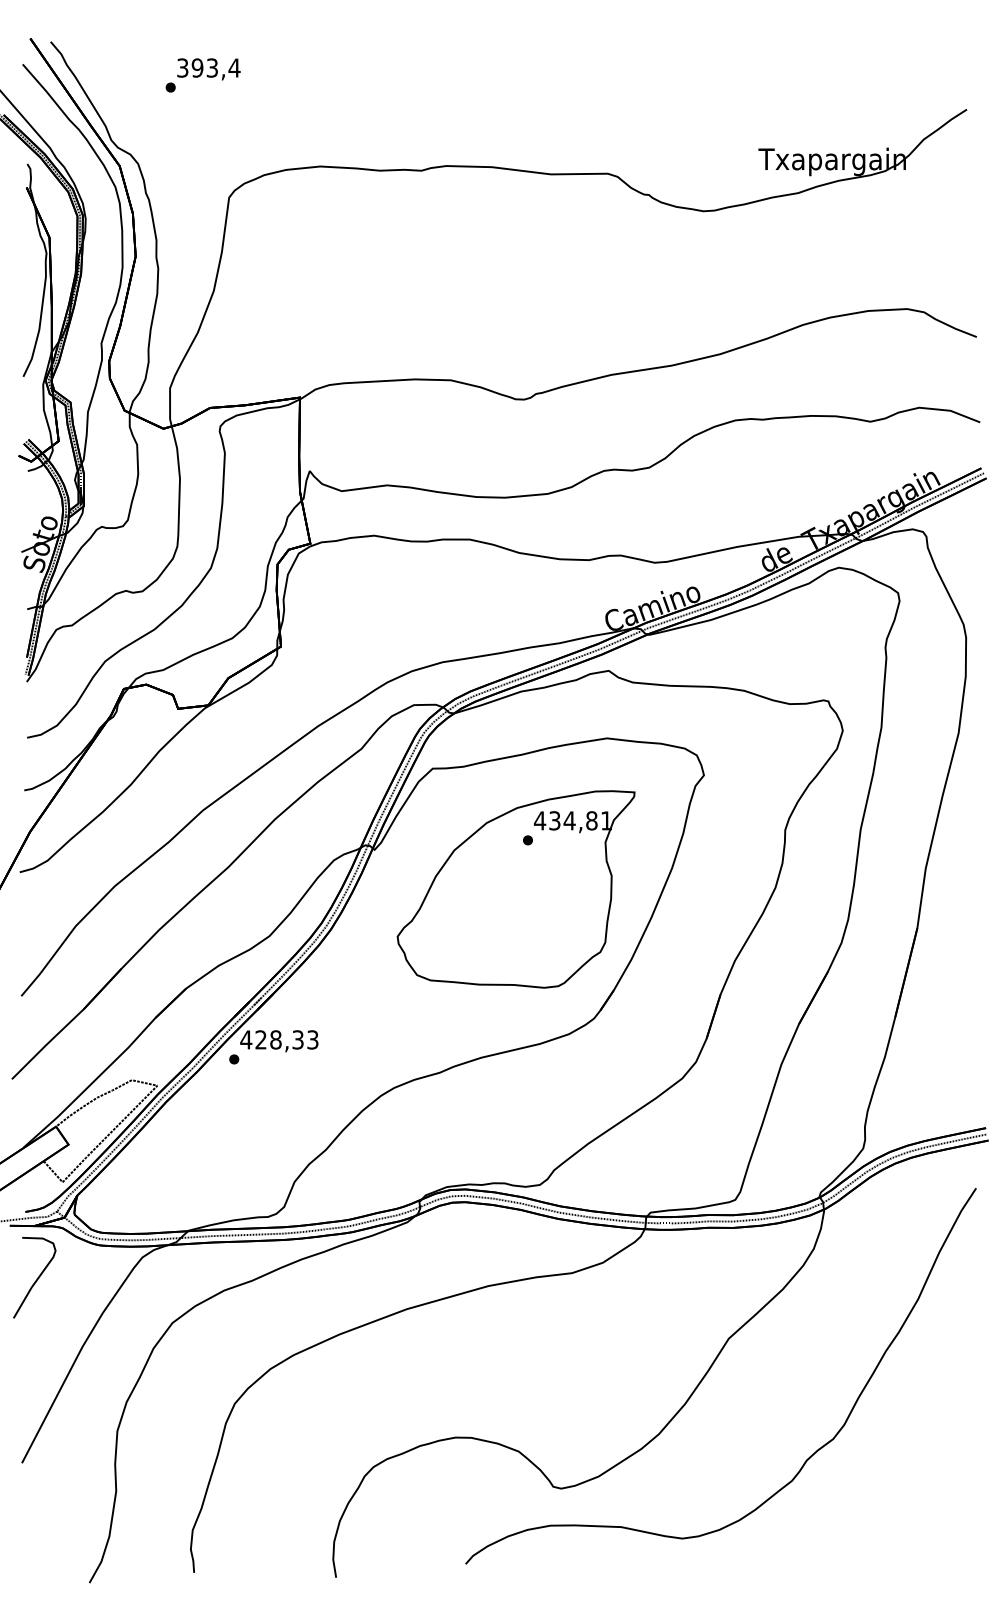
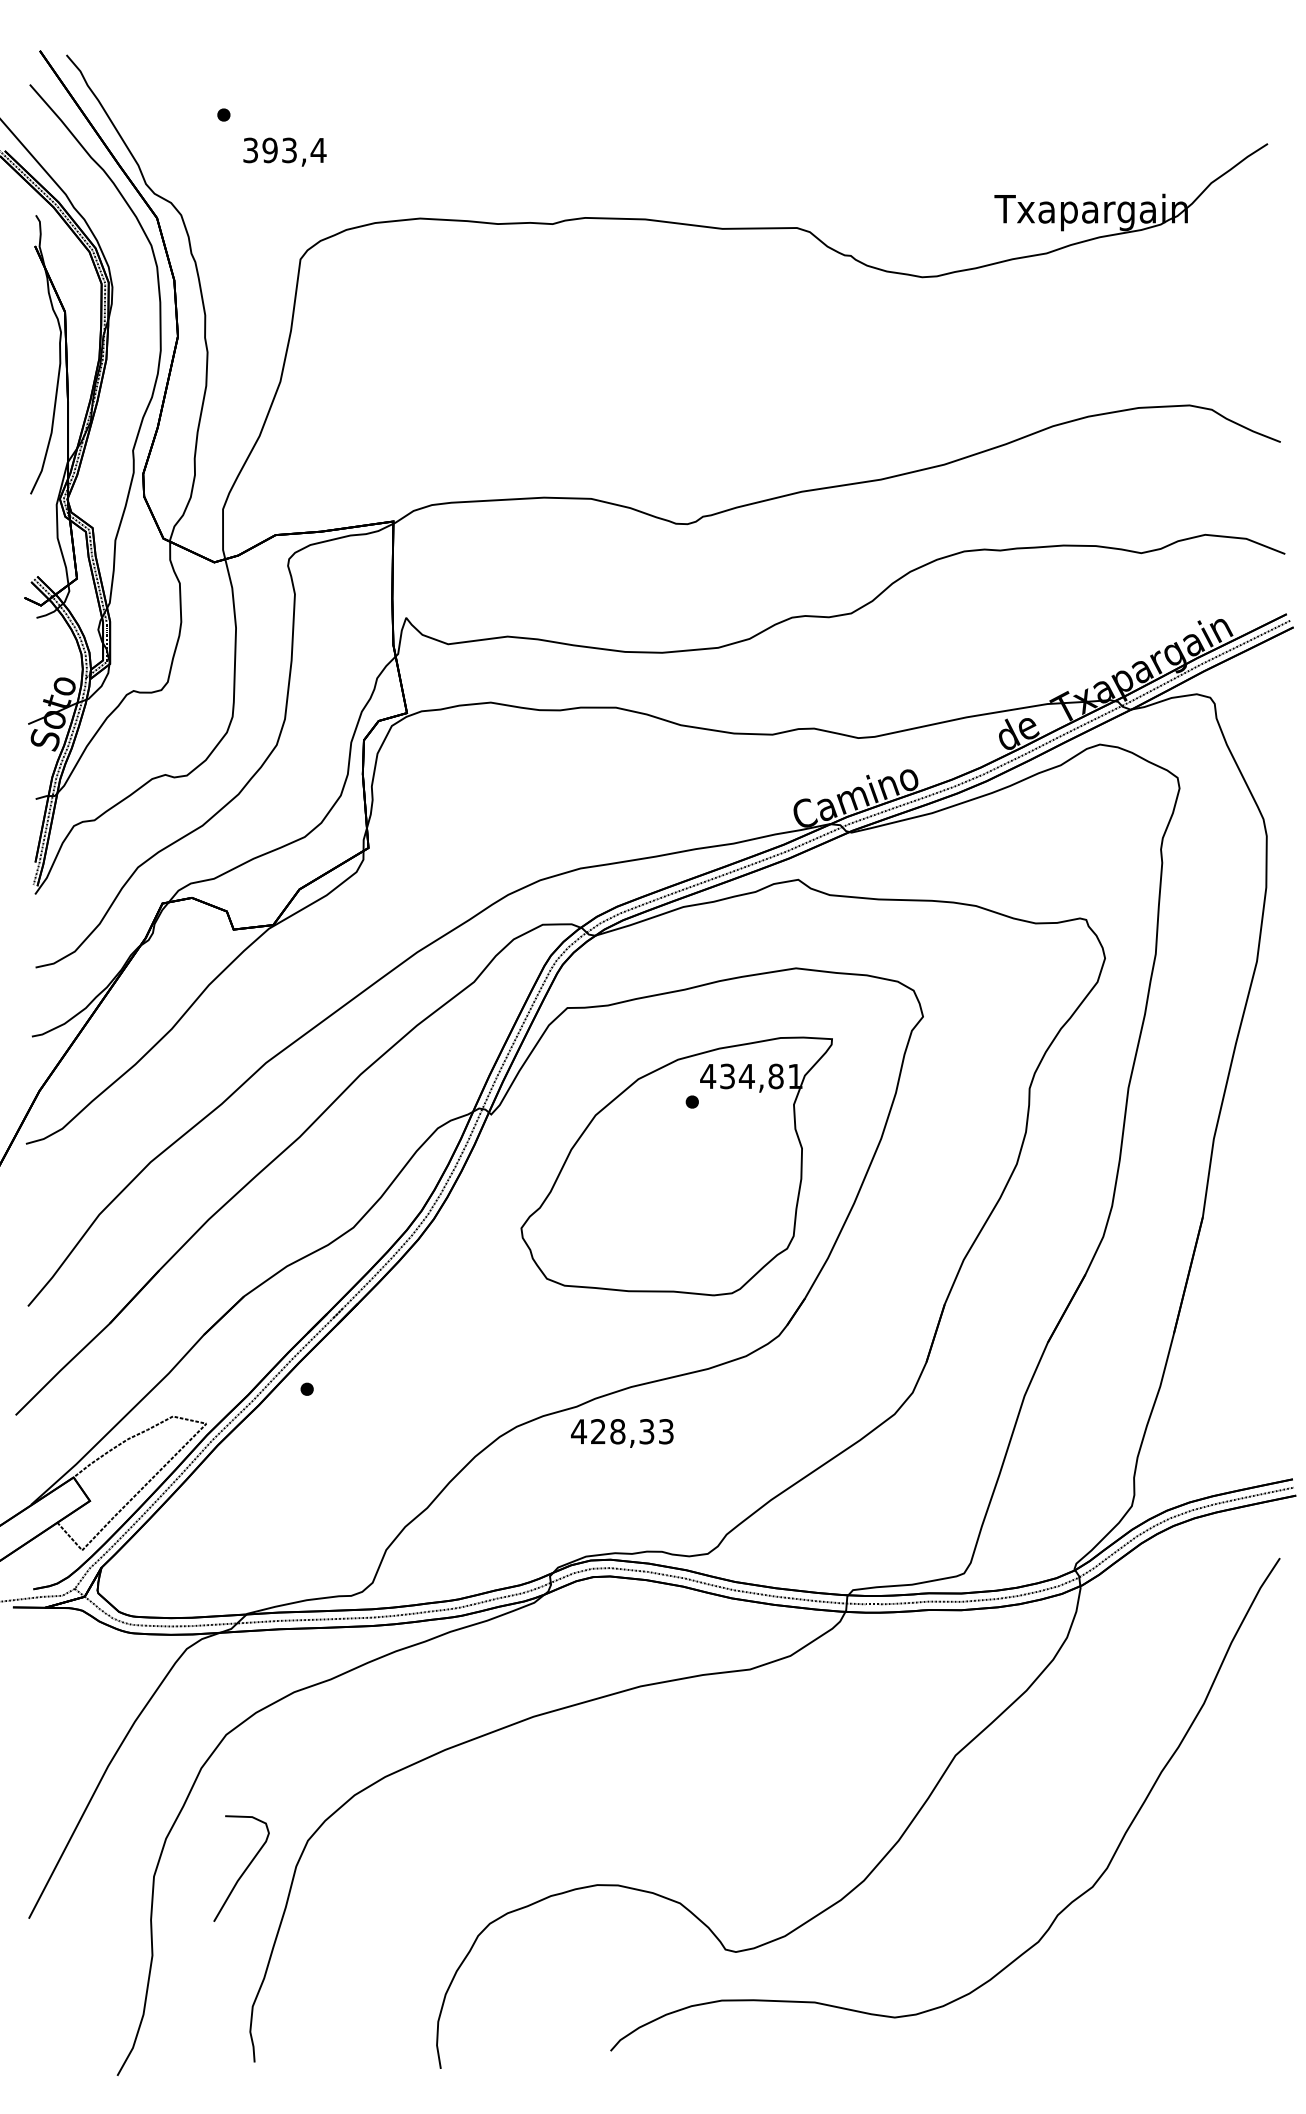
text: (208, 68) -> (284, 151), moved
text: (279, 1041) -> (622, 1433), moved
curve: (36, 1278) -> (244, 1869), moved

